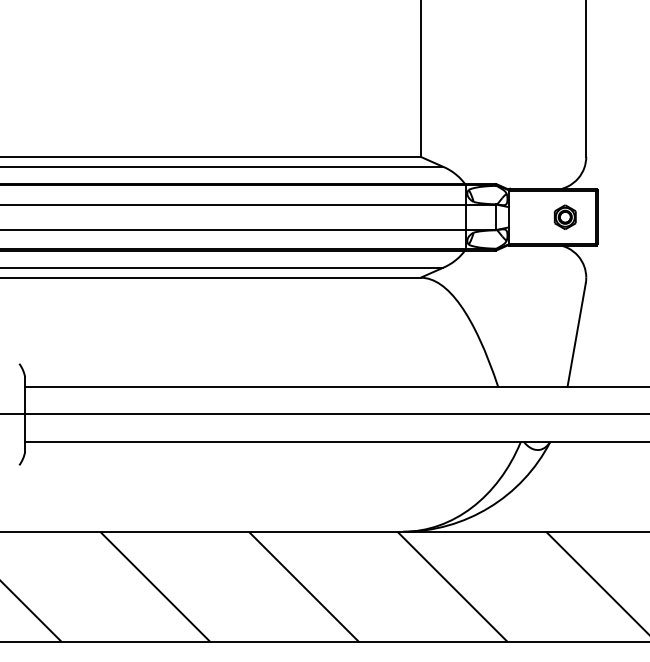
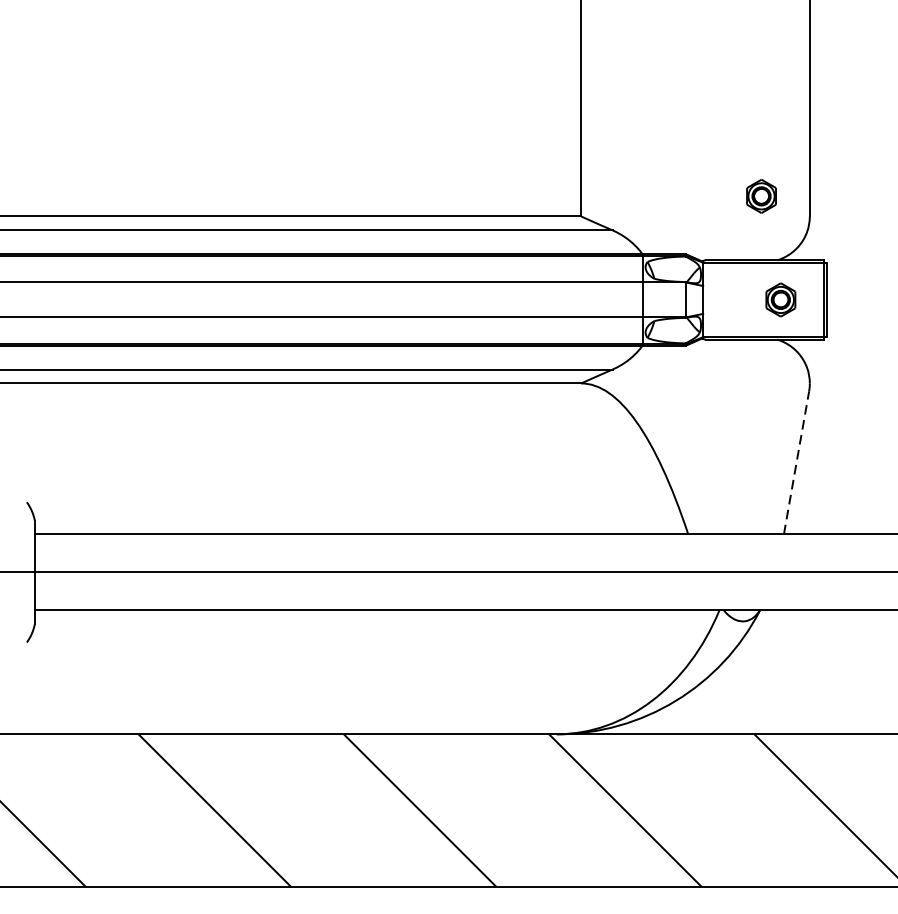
part: (550, 141) -> (760, 195), added
line: (576, 335) -> (796, 463), solid -> dashed

